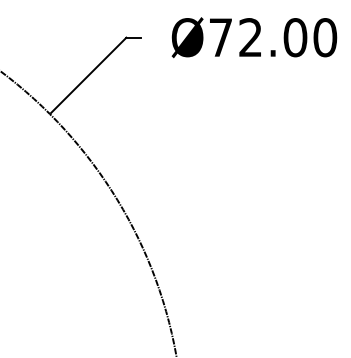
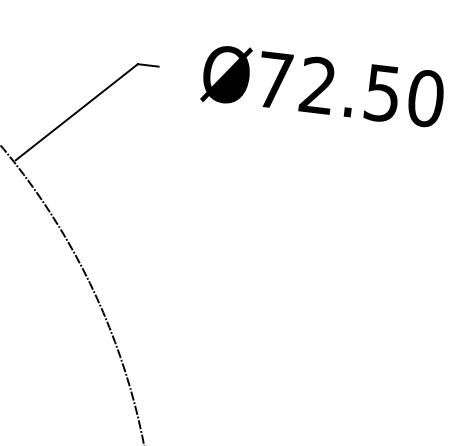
text: (295, 37) -> (382, 93), Ø72.00 -> Ø72.50

